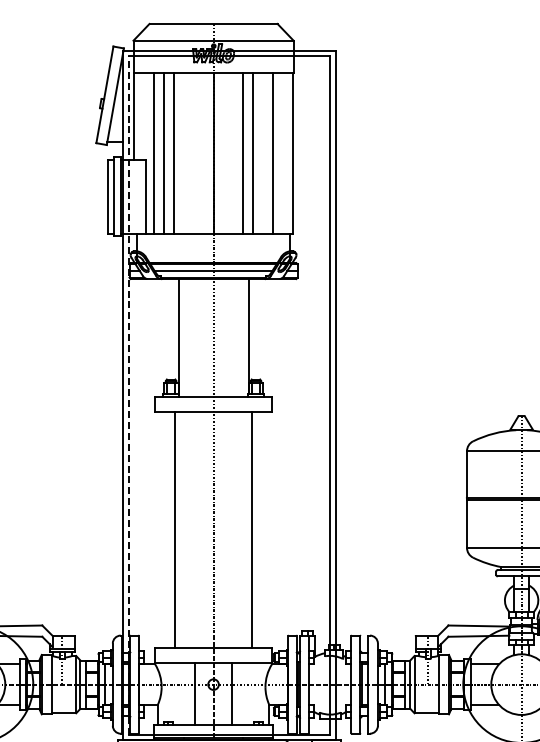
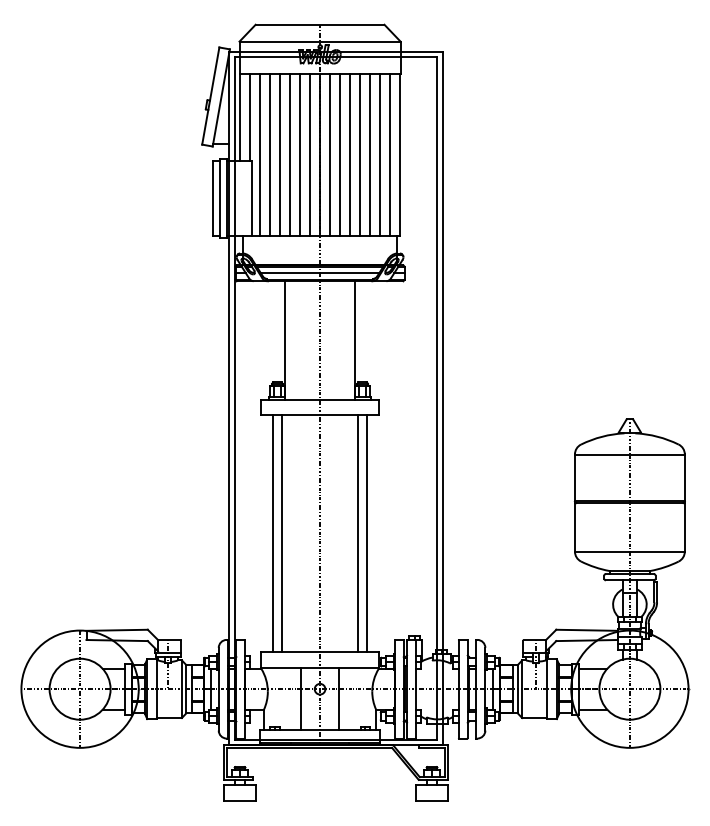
line: (143, 116) -> (249, 117), added
line: (183, 152) -> (289, 154), added
line: (194, 152) -> (300, 154), added
line: (204, 152) -> (310, 154), added
line: (223, 152) -> (330, 154), added
line: (233, 152) -> (340, 154), added
line: (263, 152) -> (370, 154), added
line: (283, 152) -> (390, 154), added
line: (128, 395) -> (234, 398), dashed -> solid
line: (167, 528) -> (273, 532), added
line: (259, 528) -> (366, 532), added

